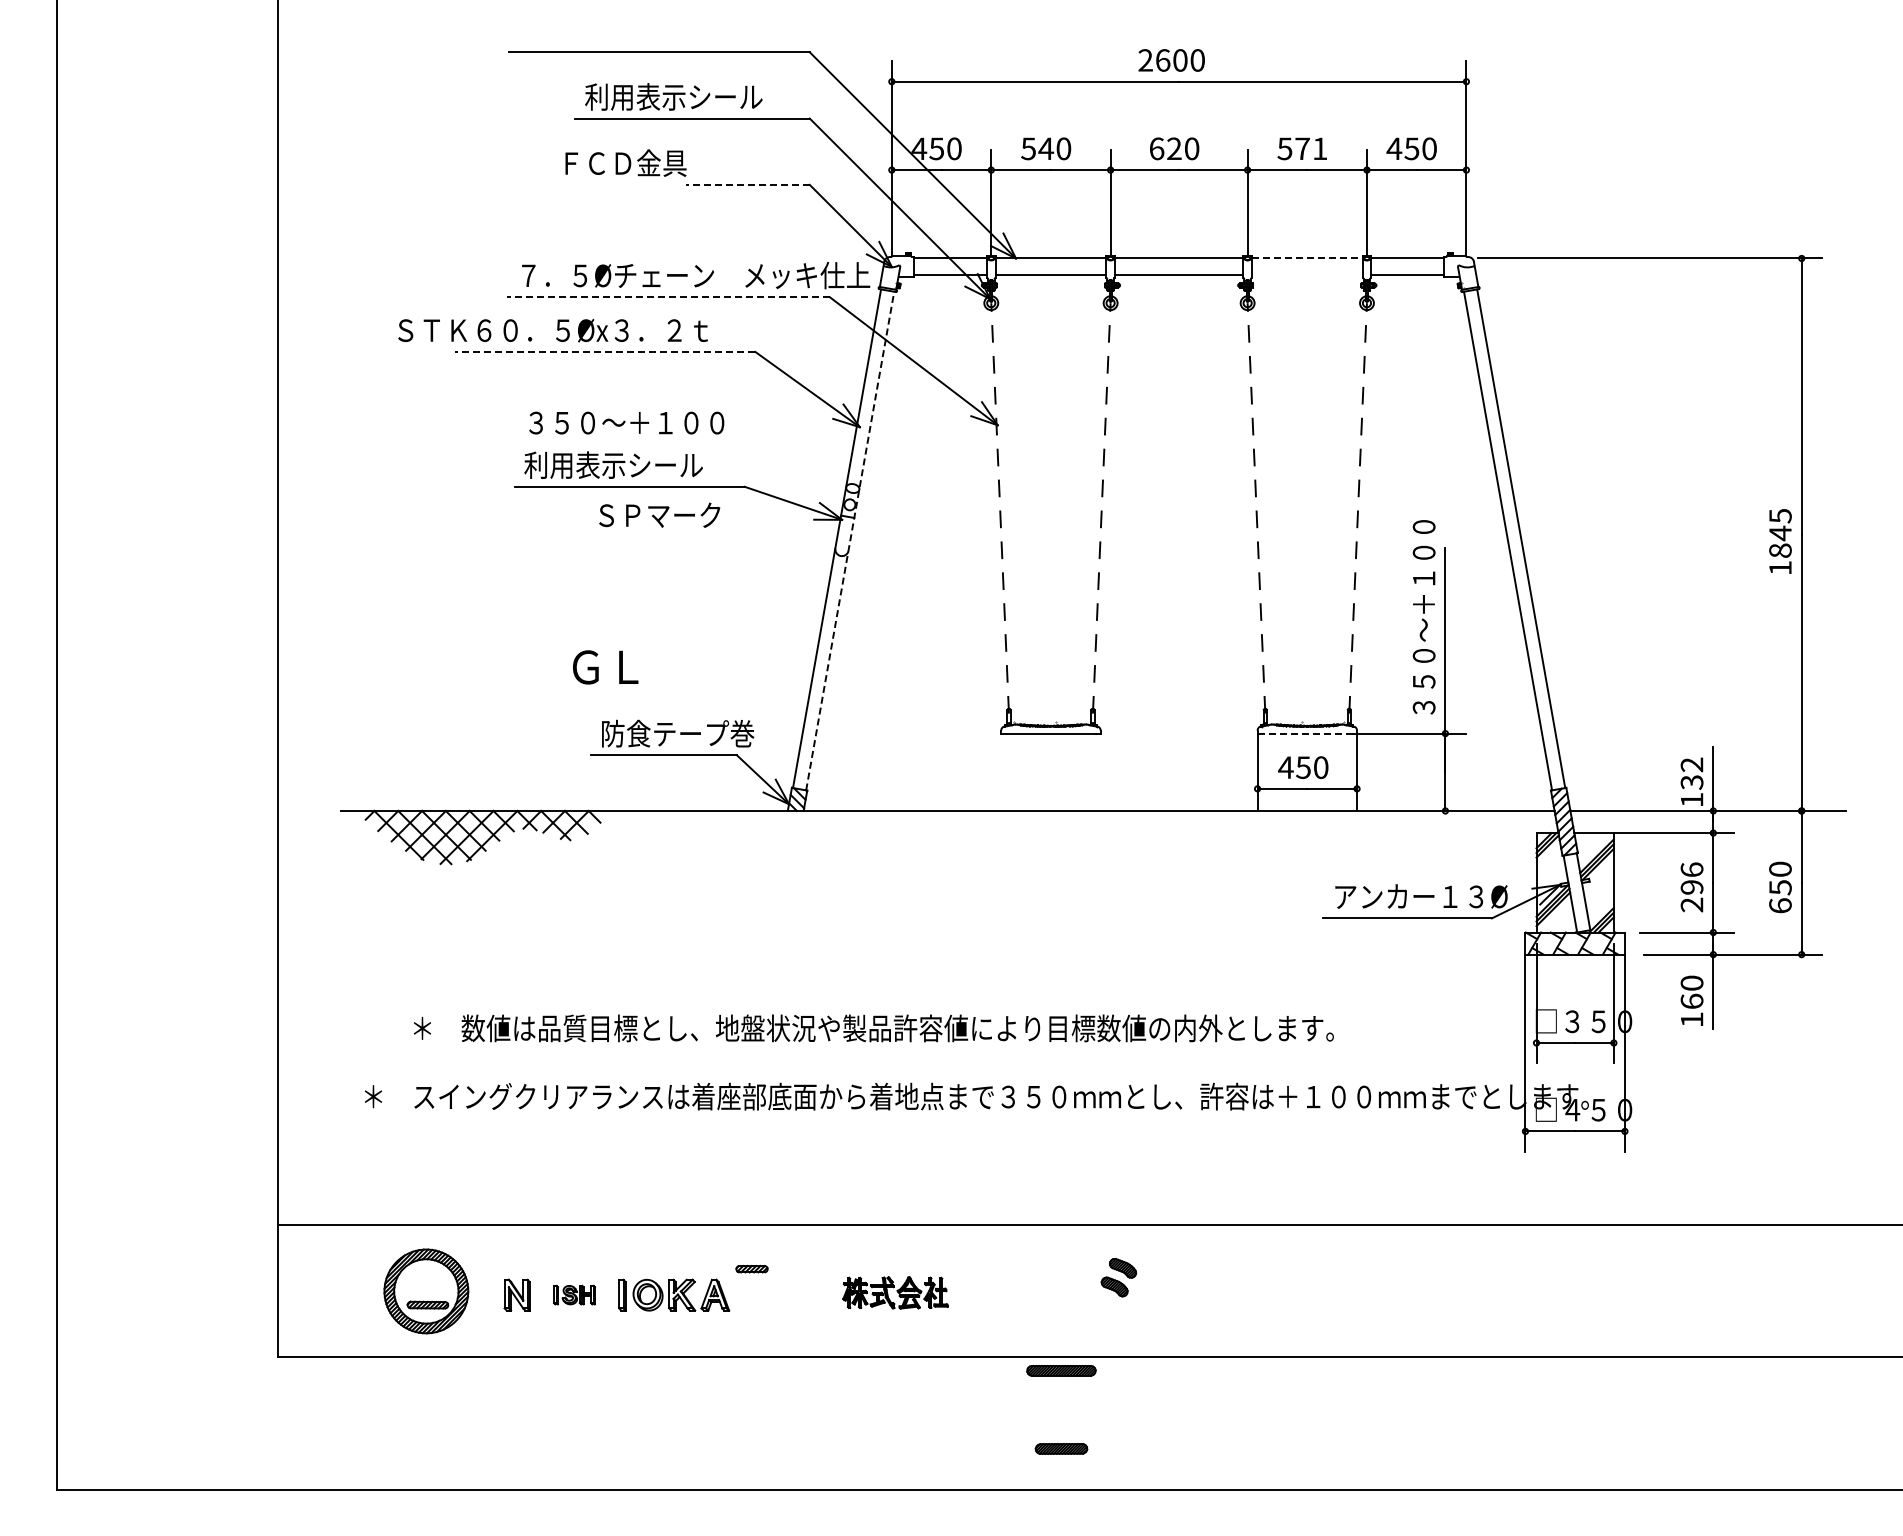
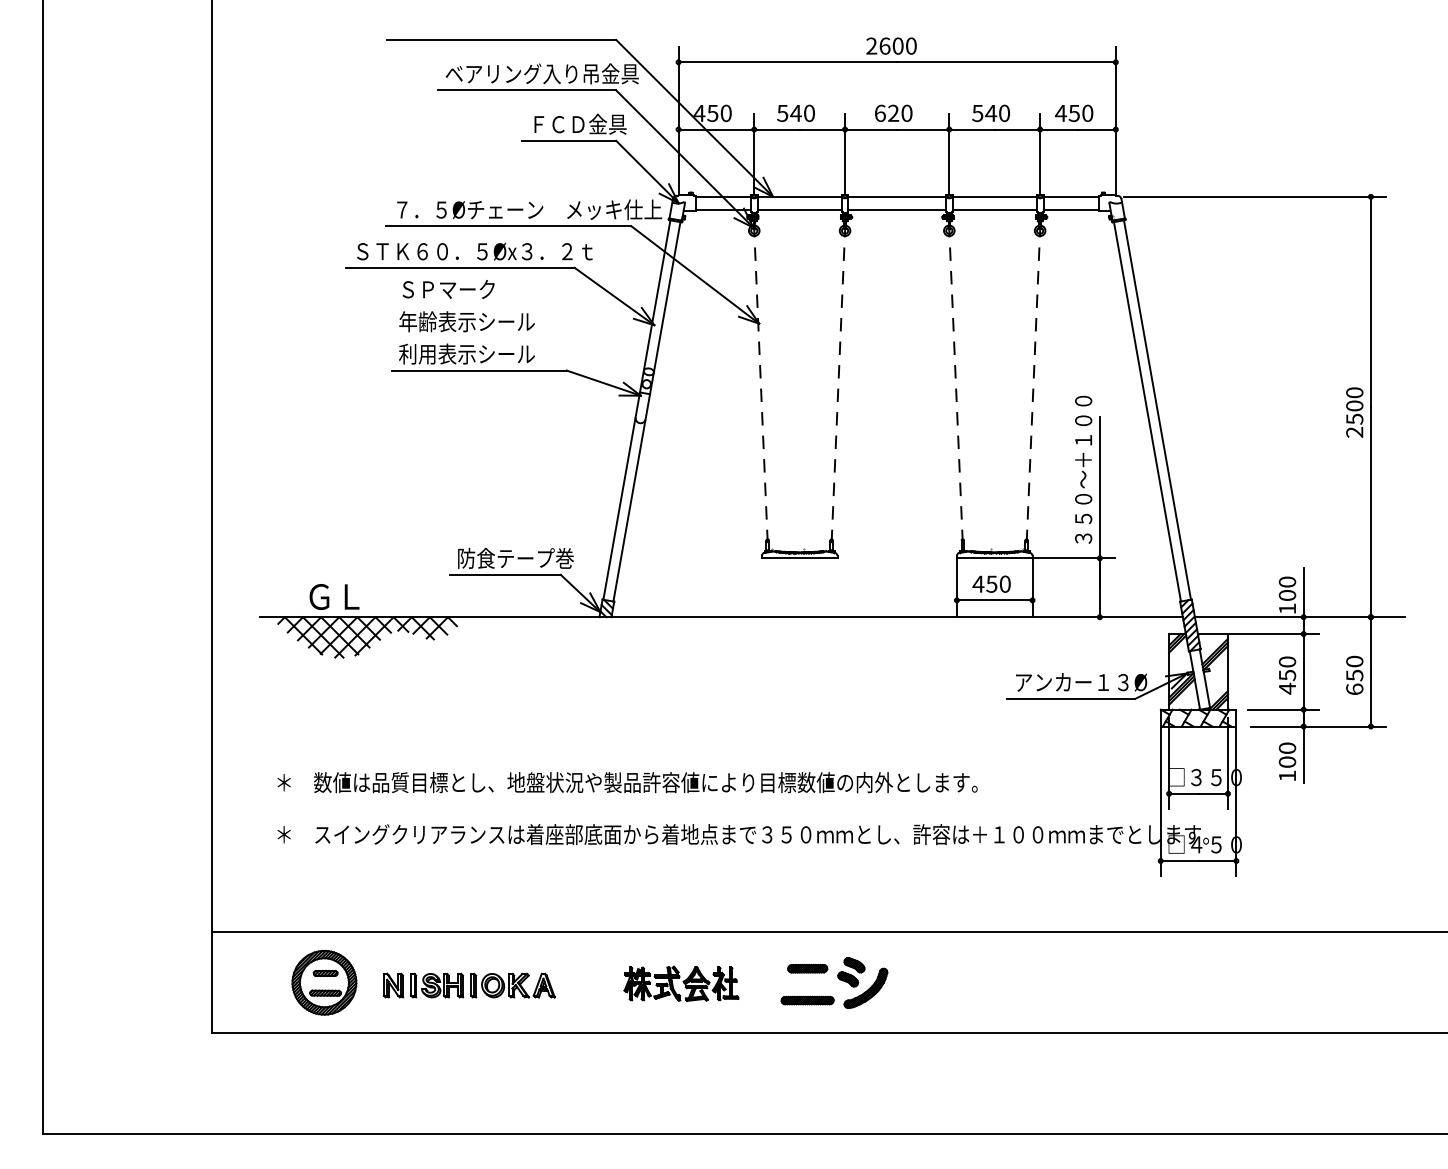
text: (712, 96) -> (542, 73), 利用表示シール -> ベアリング入り吊金具
text: (1310, 148) -> (997, 113), 571 -> 540
text: (625, 162) -> (580, 123), moved
line: (747, 184) -> (568, 140), dashed -> solid
line: (1307, 258) -> (994, 196), dashed -> solid
line: (1307, 275) -> (994, 209), added
line: (667, 297) -> (507, 226), dashed -> solid
text: (552, 330) -> (474, 251), moved
line: (604, 351) -> (459, 267), dashed -> solid
text: (624, 422) -> (475, 321), ３５０～＋１００ -> 年齢表示シール
text: (659, 514) -> (448, 288), moved
line: (850, 540) -> (647, 411), dashed -> solid
text: (1780, 541) -> (1354, 412), 1845 -> 2500
text: (605, 667) -> (334, 597), moved
line: (1306, 733) -> (994, 558), dashed -> solid
text: (1691, 773) -> (1287, 588), 132 -> 100
text: (1691, 887) -> (1287, 675), 296 -> 450
text: (1691, 1000) -> (1287, 761), 160 -> 100
text: (873, 1028) -> (627, 782), moved
part: (751, 1268) -> (325, 972), moved
part: (895, 1292) -> (681, 983), size x1.43
part: (574, 1294) -> (437, 985), size x1.67
part: (1137, 1298) -> (865, 988), added
part: (1061, 1370) -> (807, 1000), moved
part: (1061, 1448) -> (807, 968), moved

